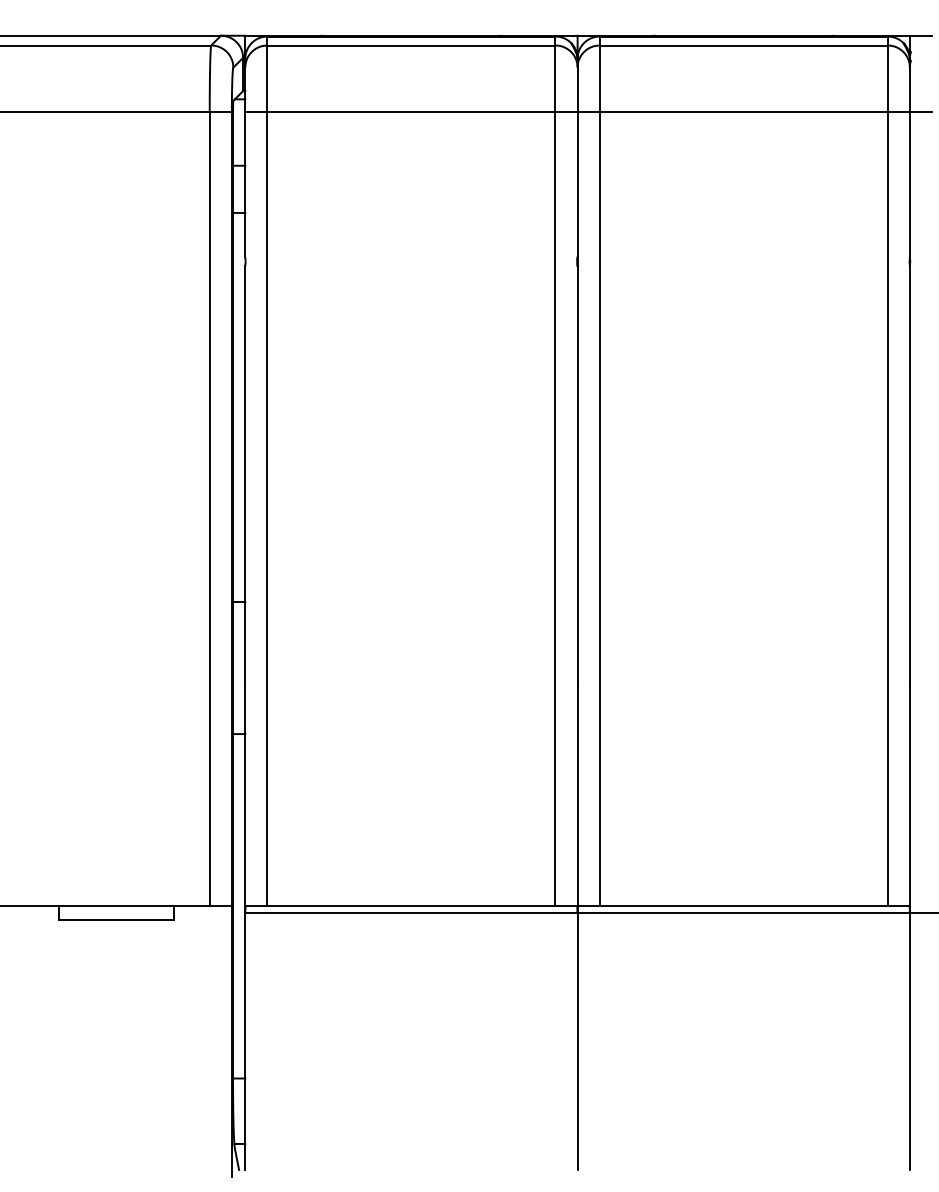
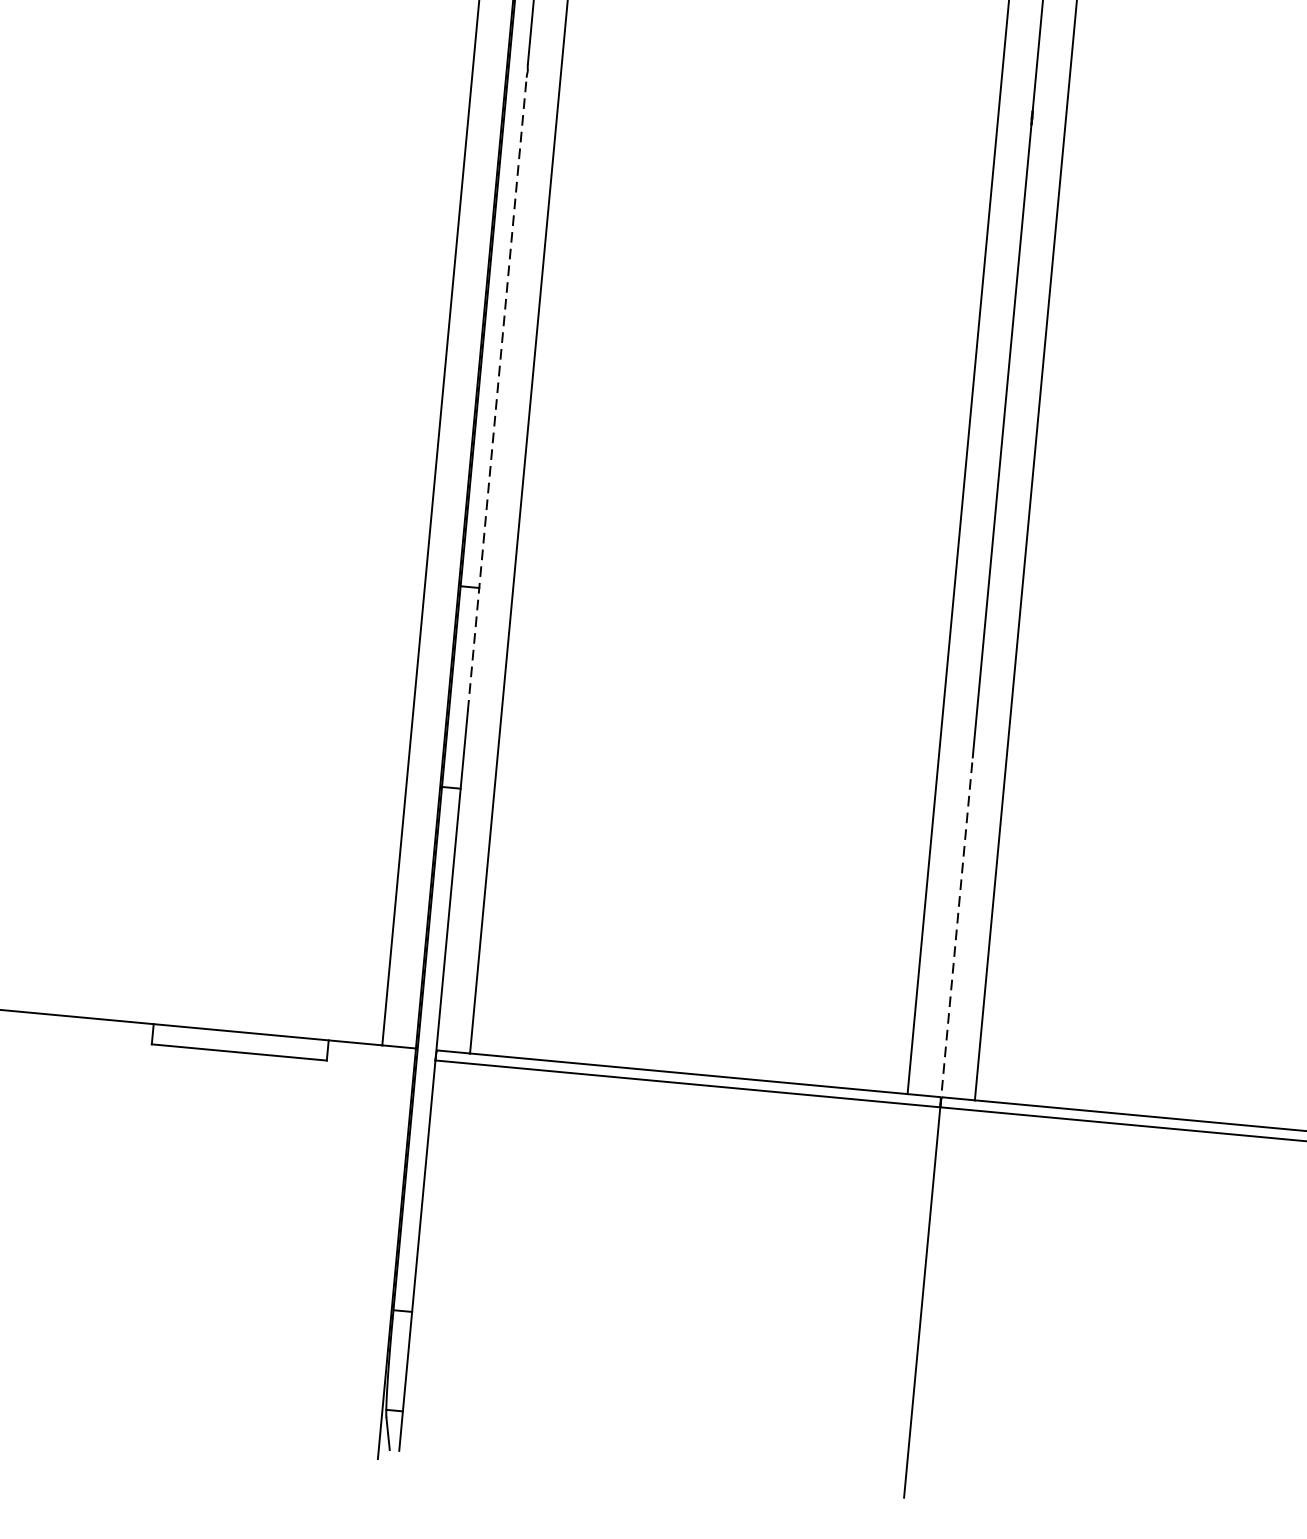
line: (245, 473) -> (497, 392), solid -> dashed
line: (577, 797) -> (956, 931), solid -> dashed

